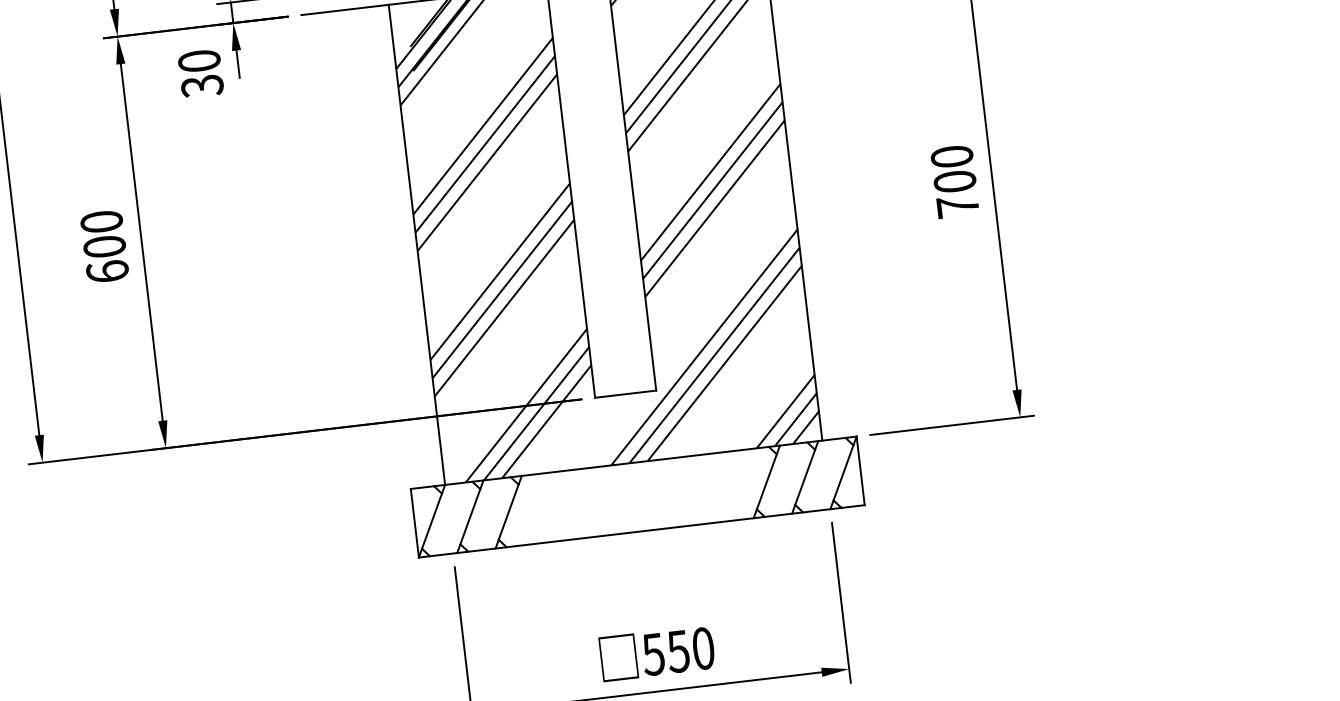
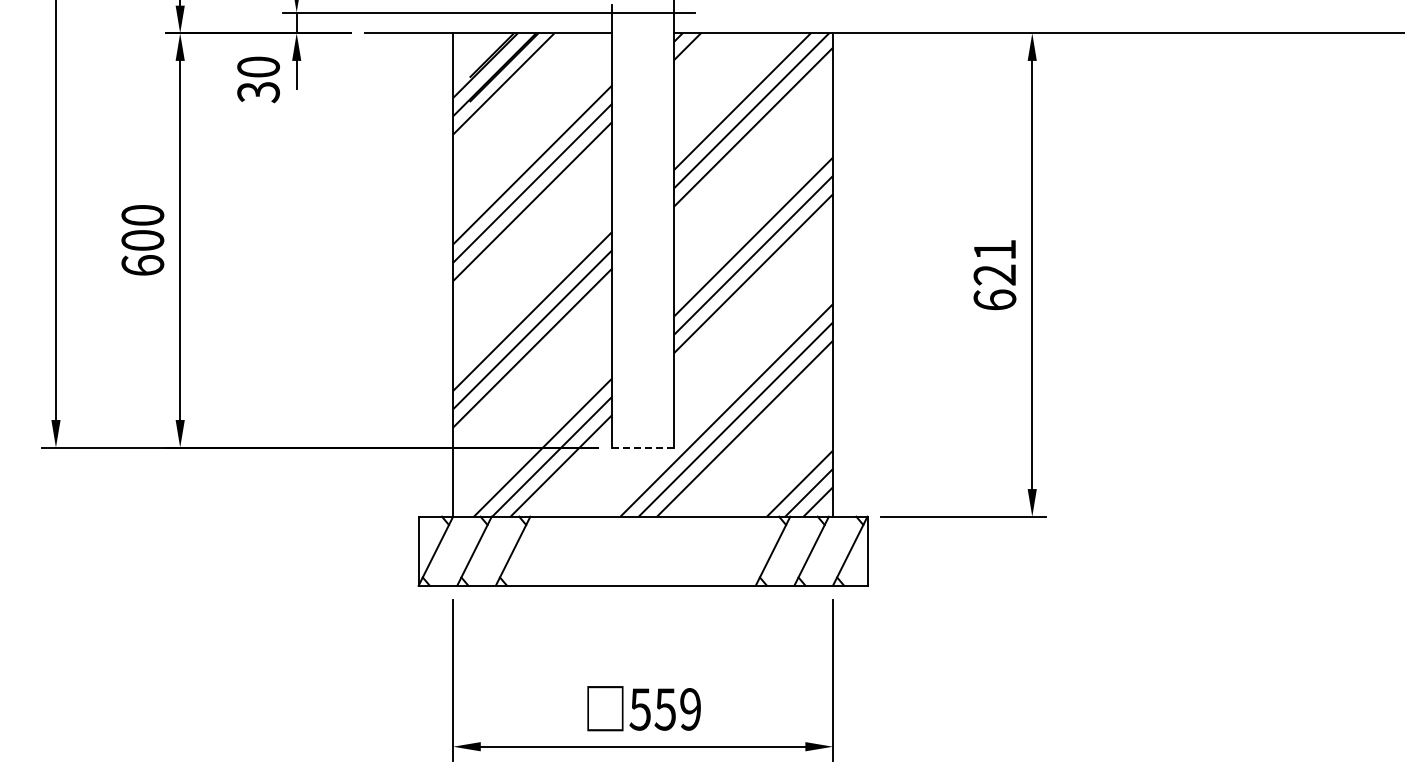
text: (954, 181) -> (994, 274), 700 -> 621
line: (626, 394) -> (643, 447), solid -> dashed
text: (703, 648) -> (690, 709), 550 -> 559

